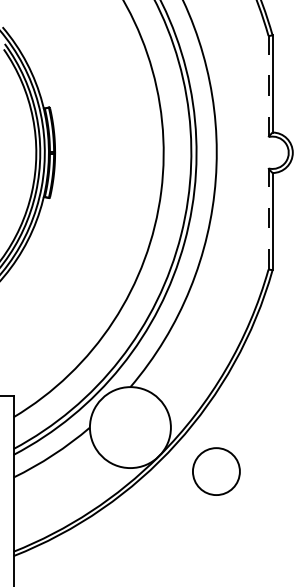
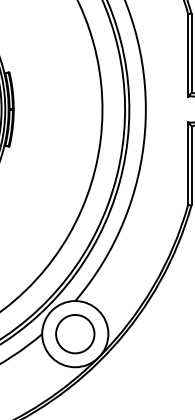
line: (268, 86) -> (188, 55), dashed -> solid
line: (268, 219) -> (188, 164), dashed -> solid
circle: (216, 471) -> (75, 334), moved

